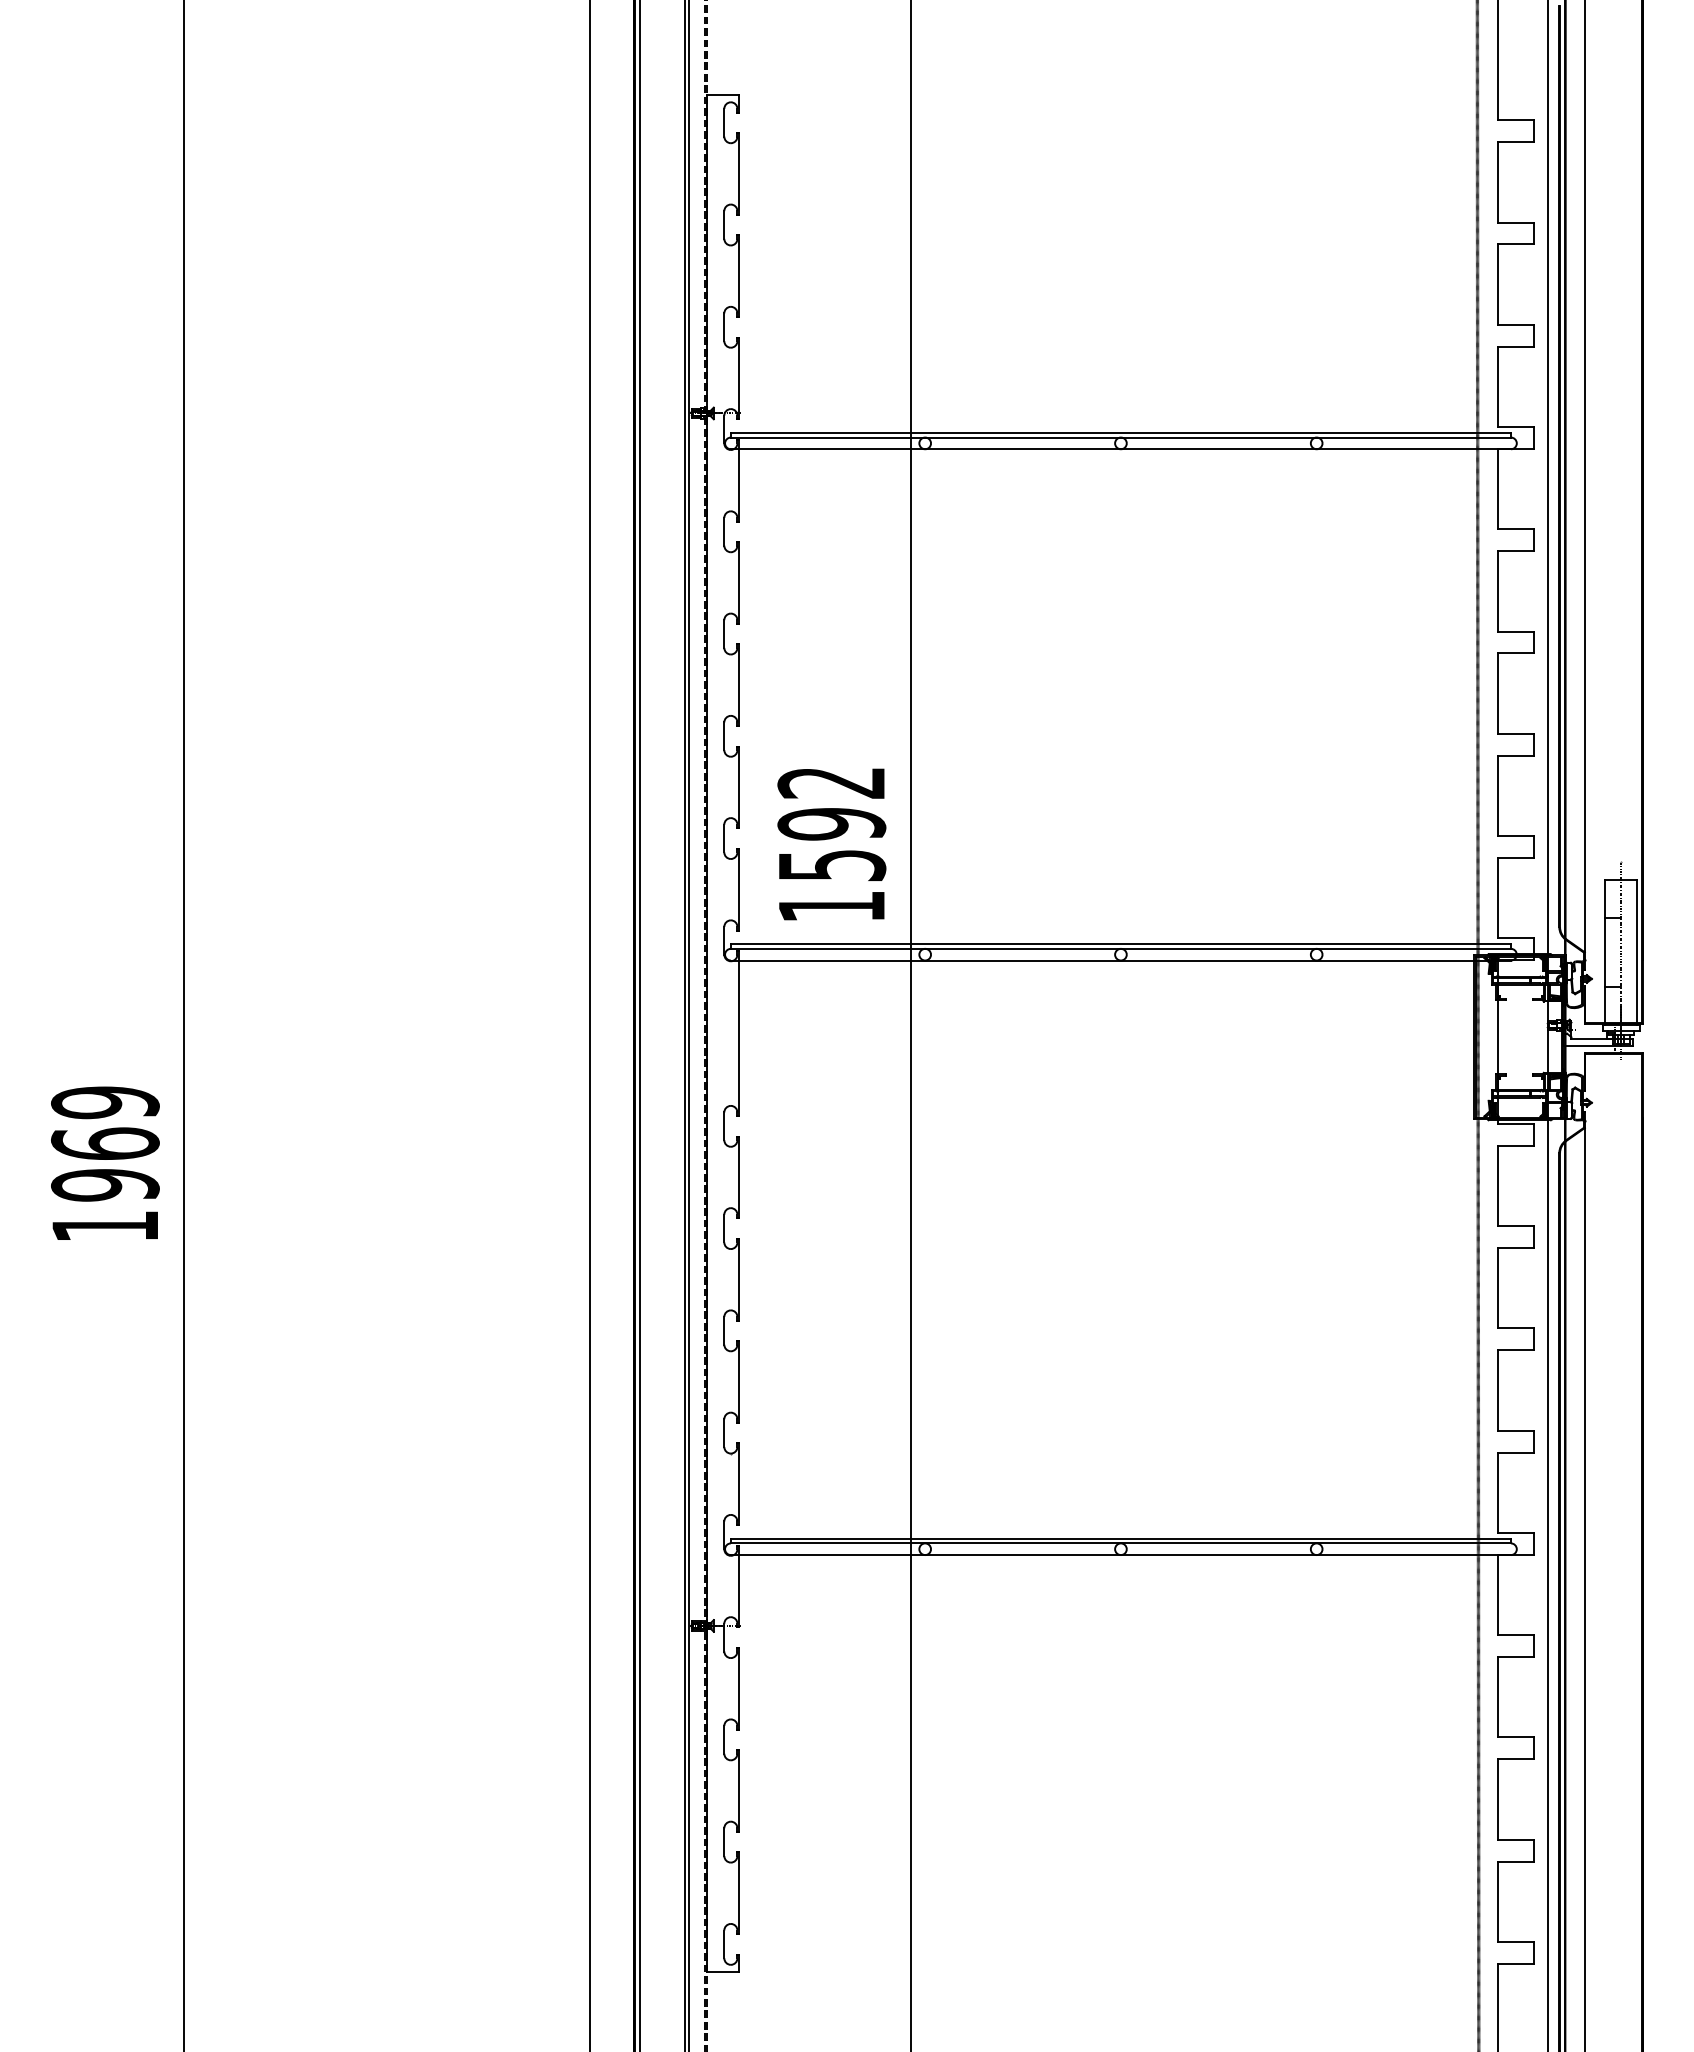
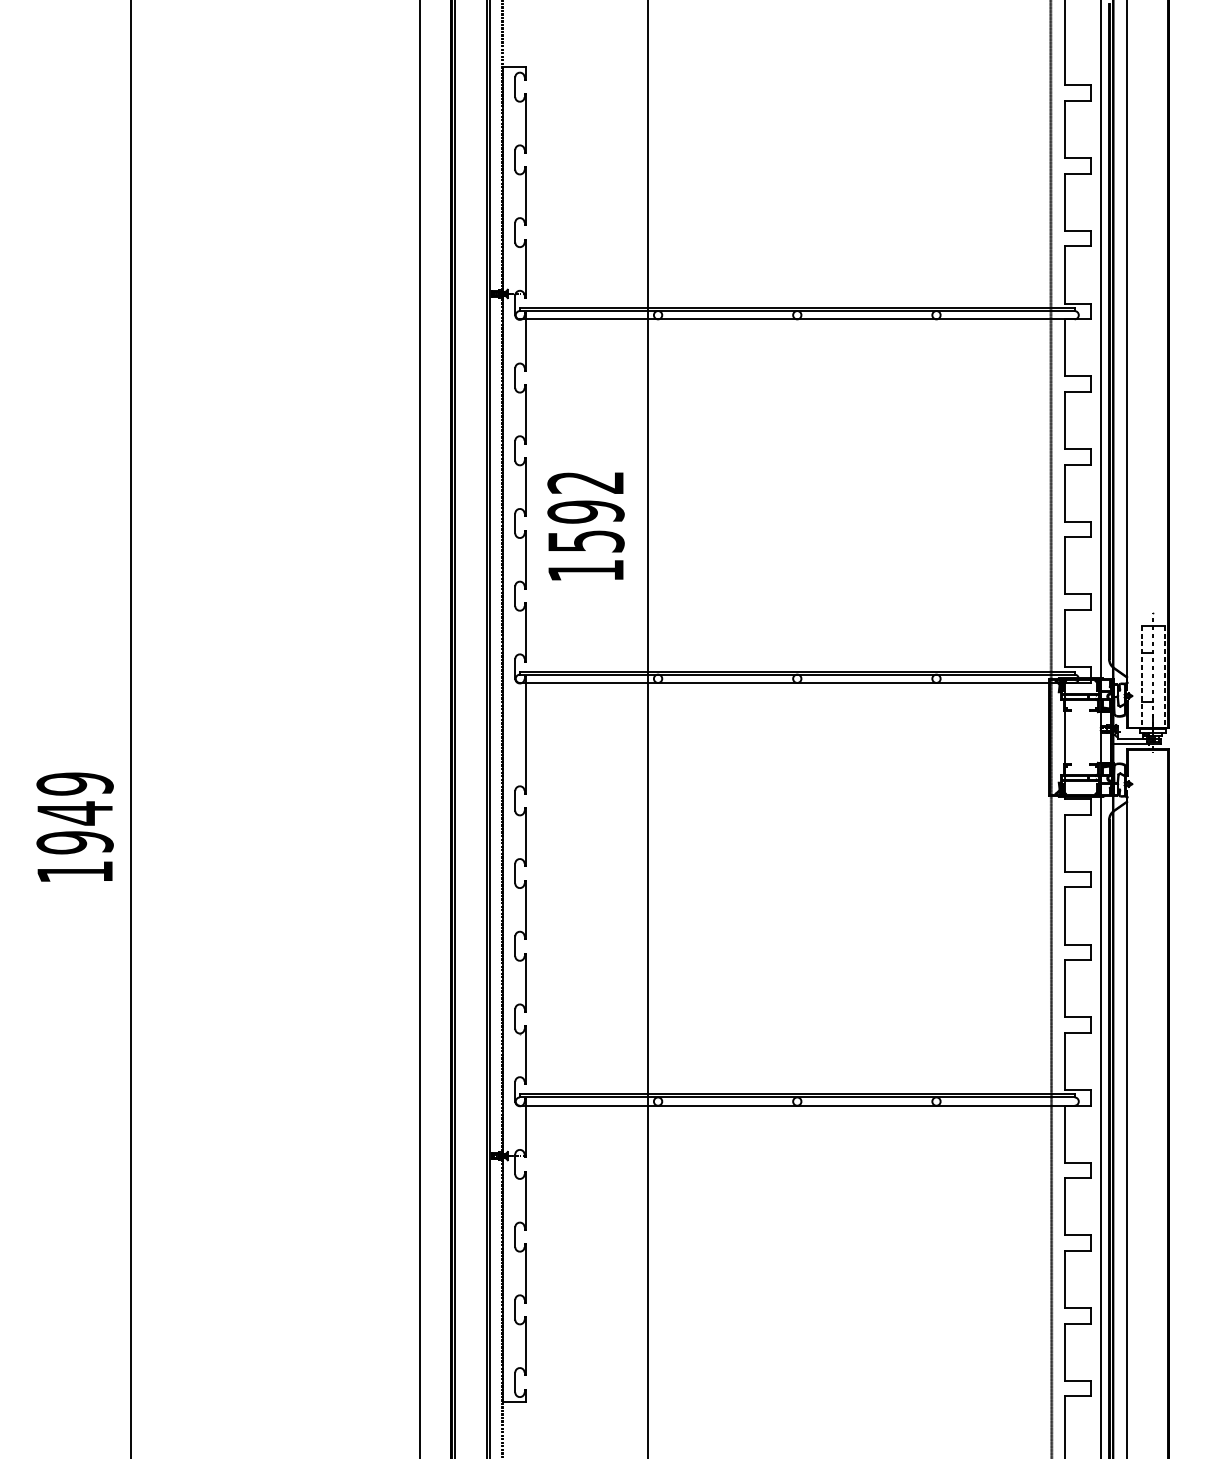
text: (831, 844) -> (585, 526), moved
line: (1605, 953) -> (1141, 677), solid -> dashed
line: (1637, 953) -> (1164, 677), solid -> dashed
text: (105, 1144) -> (75, 813), 1969 -> 1949

